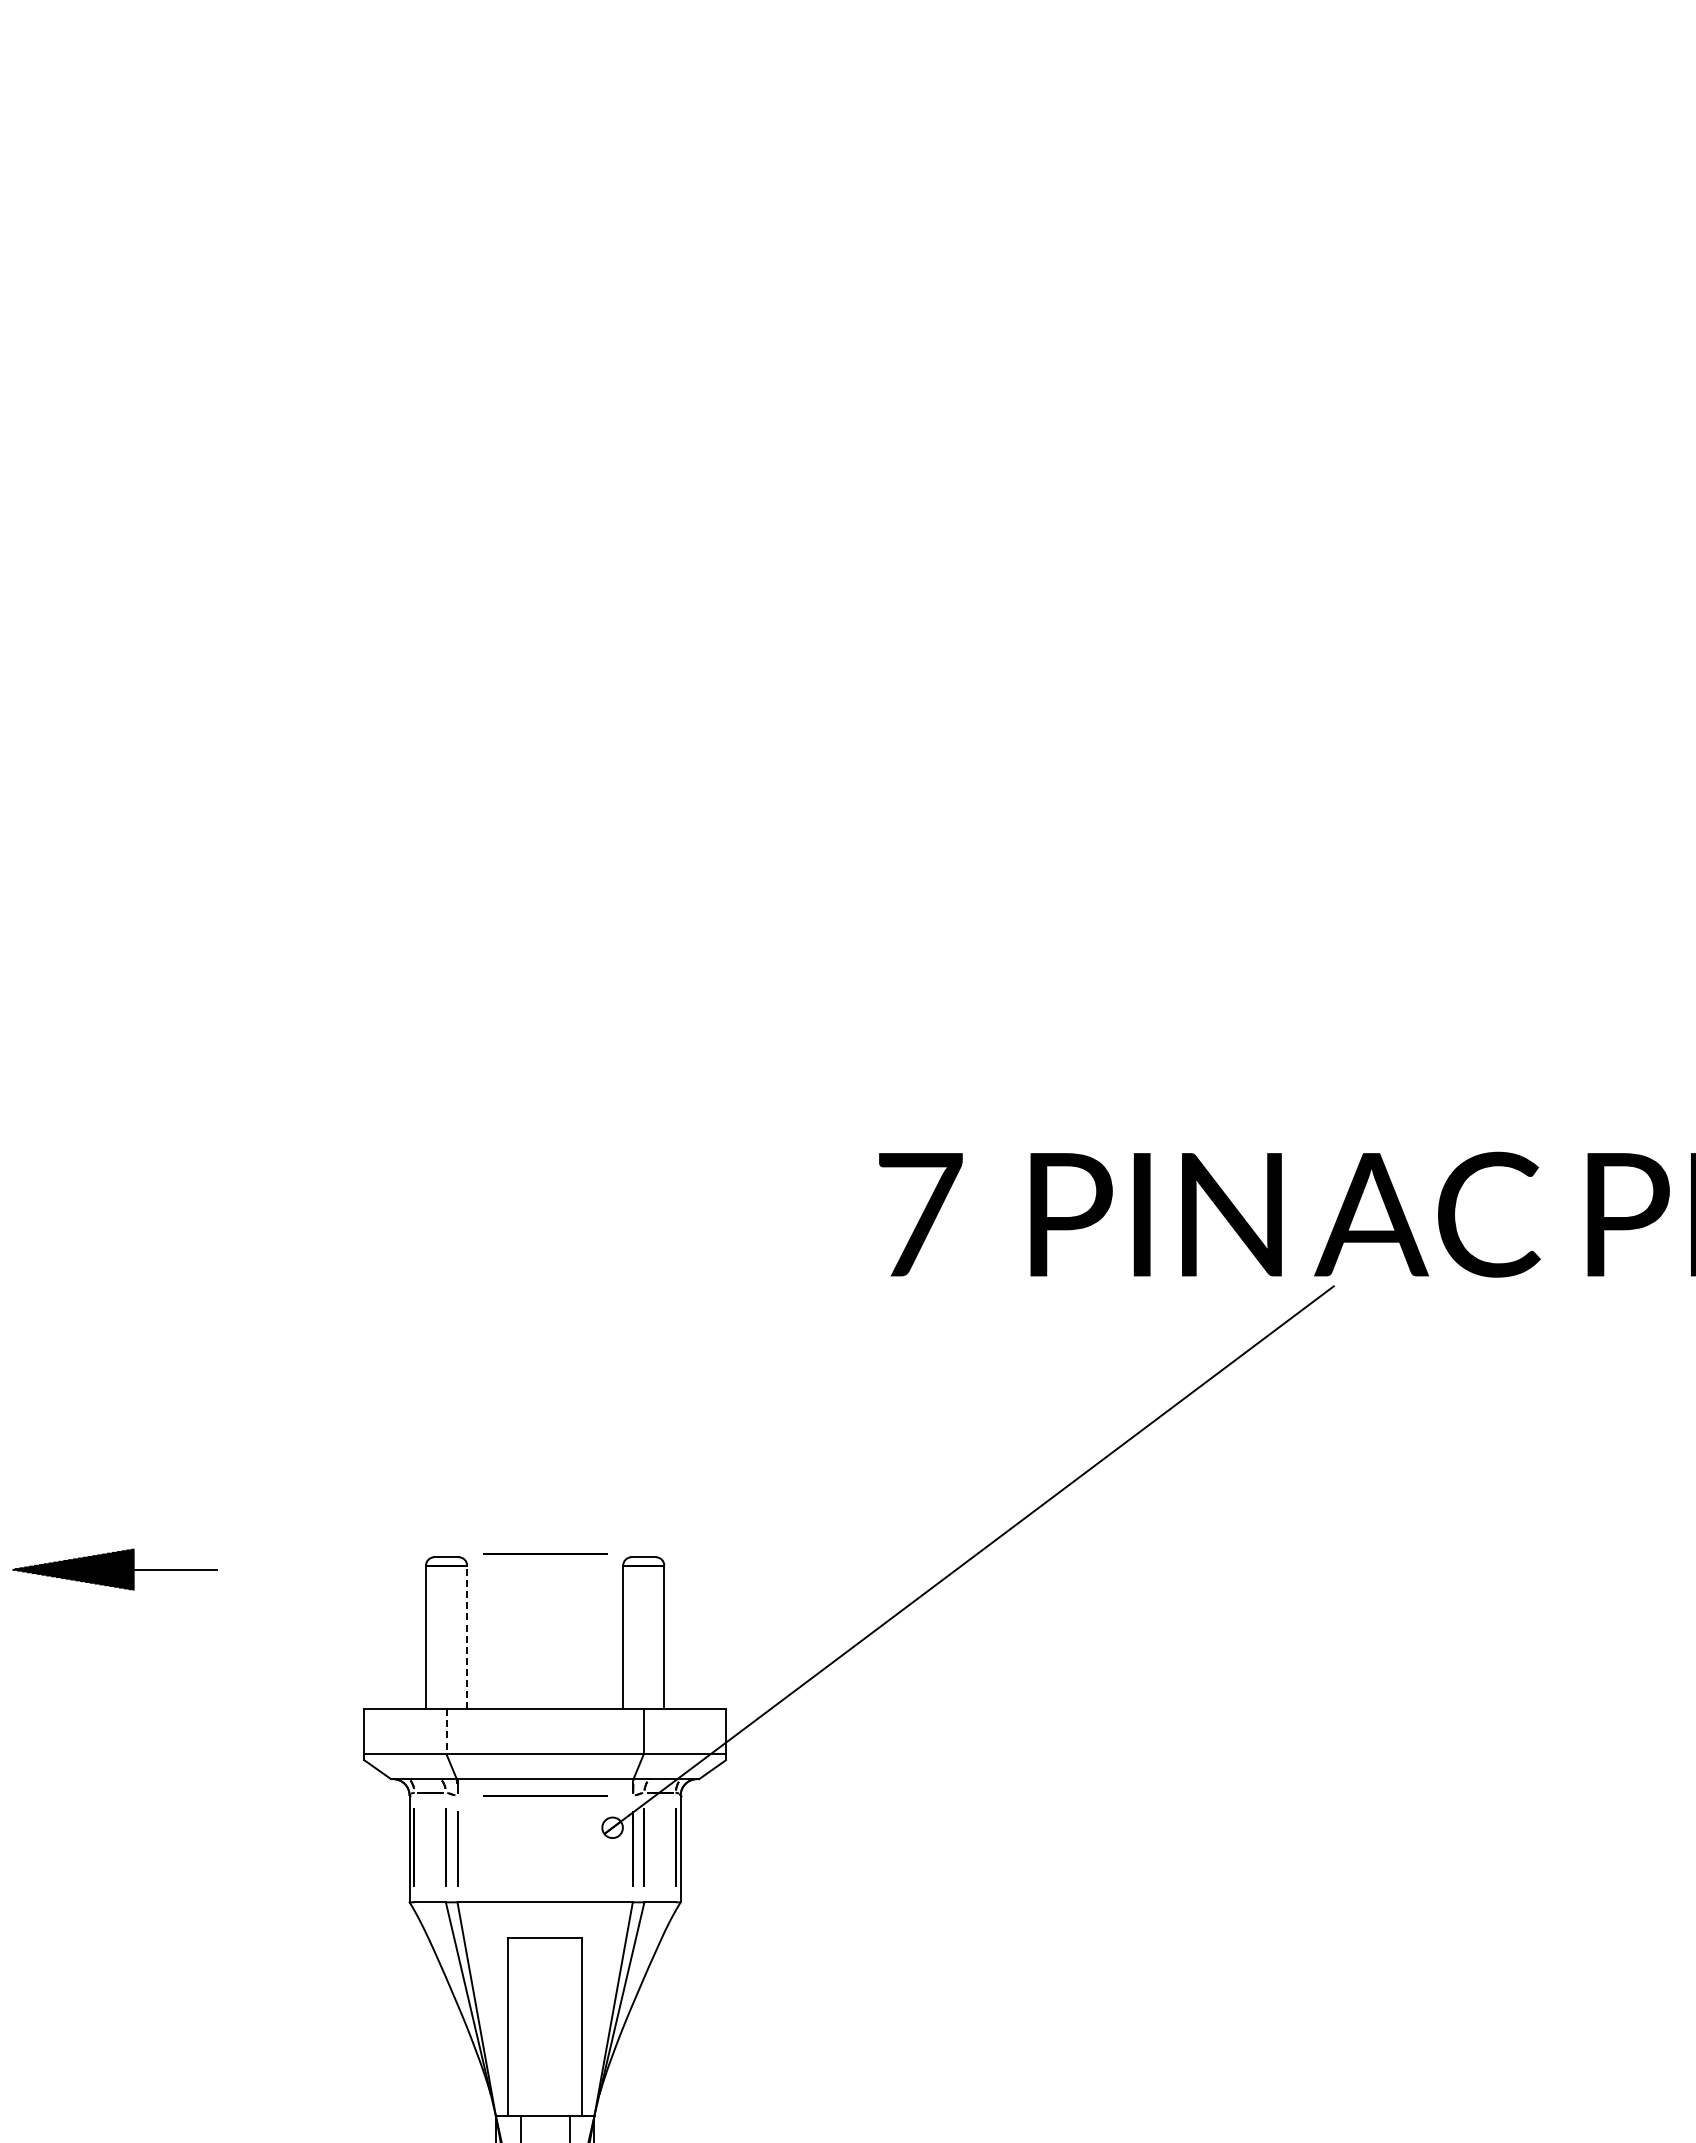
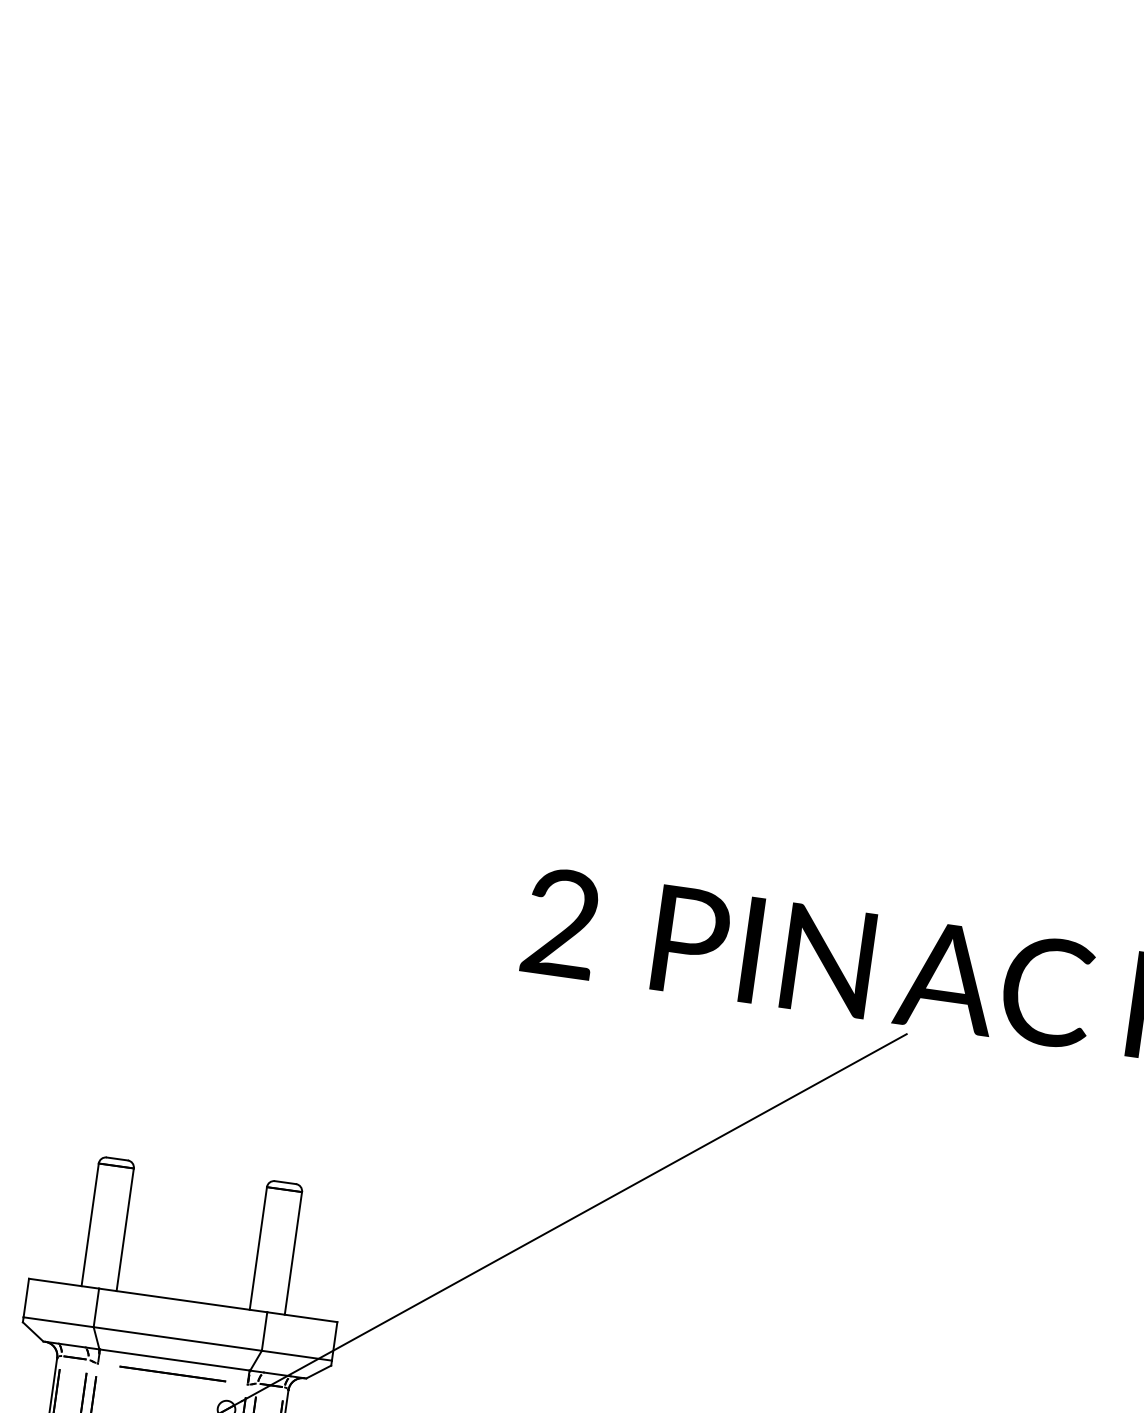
text: (920, 1213) -> (562, 922), 7 -> 2
line: (545, 1553) -> (202, 1167), removed
line: (467, 1637) -> (125, 1229), dashed -> solid
line: (446, 1731) -> (96, 1307), dashed -> solid

